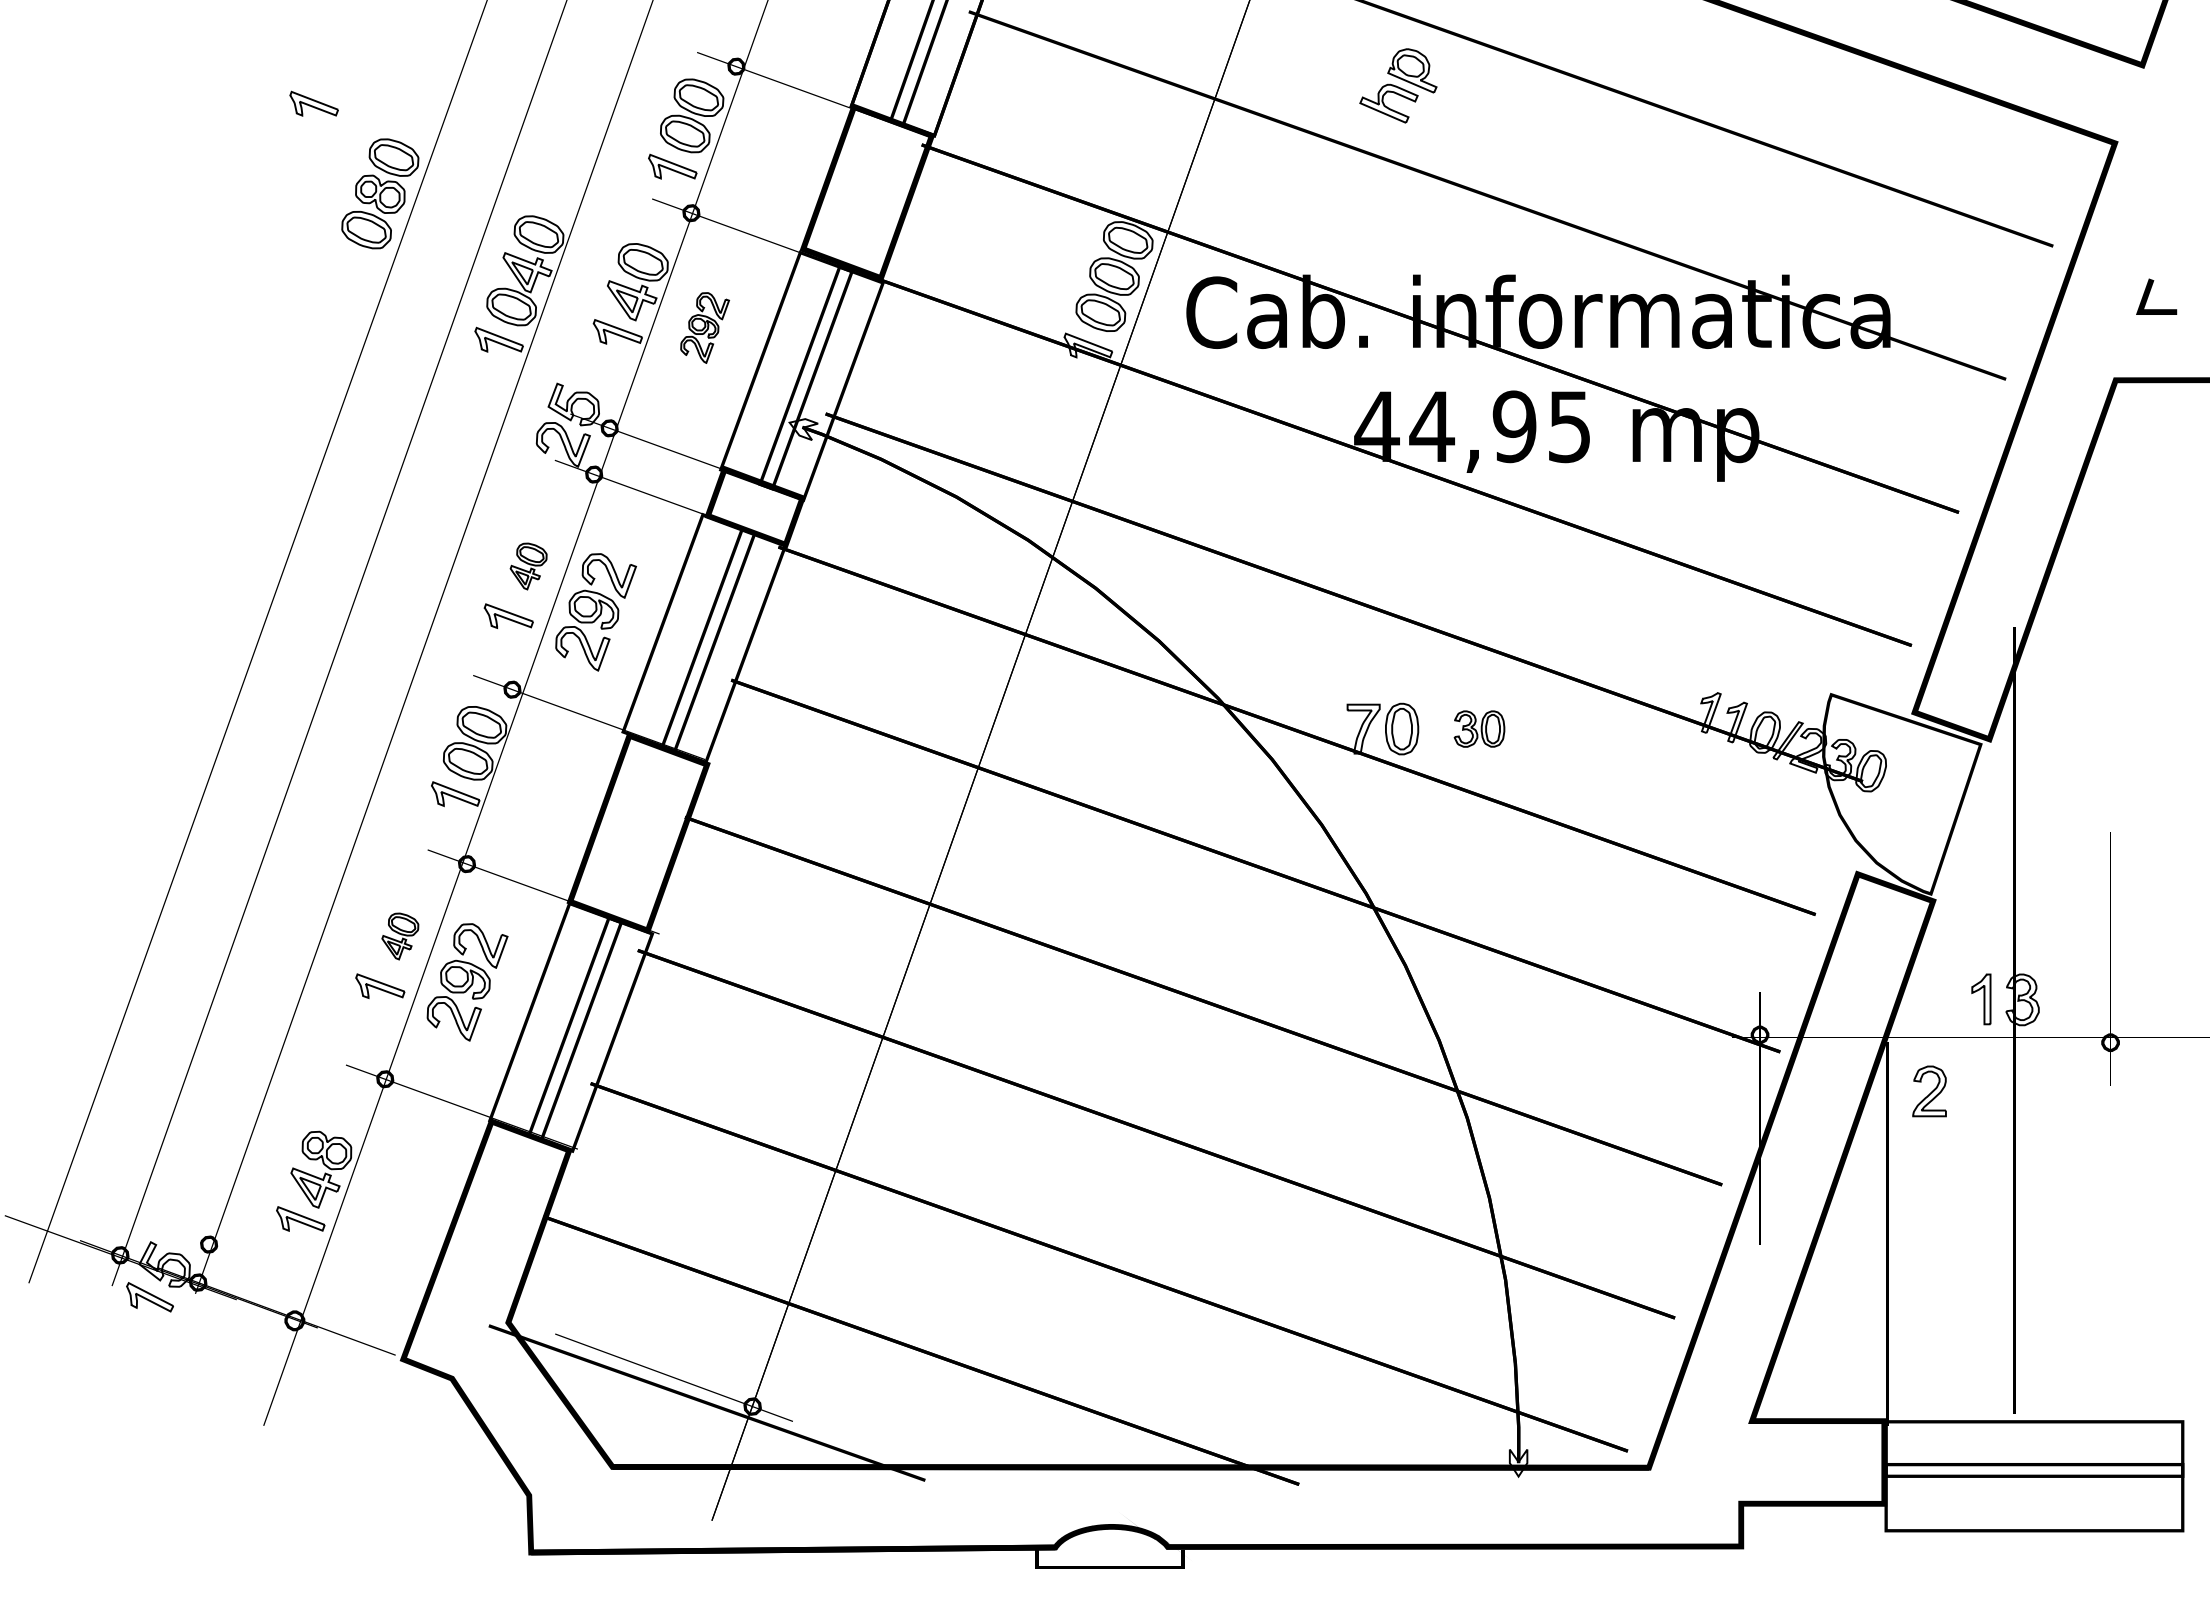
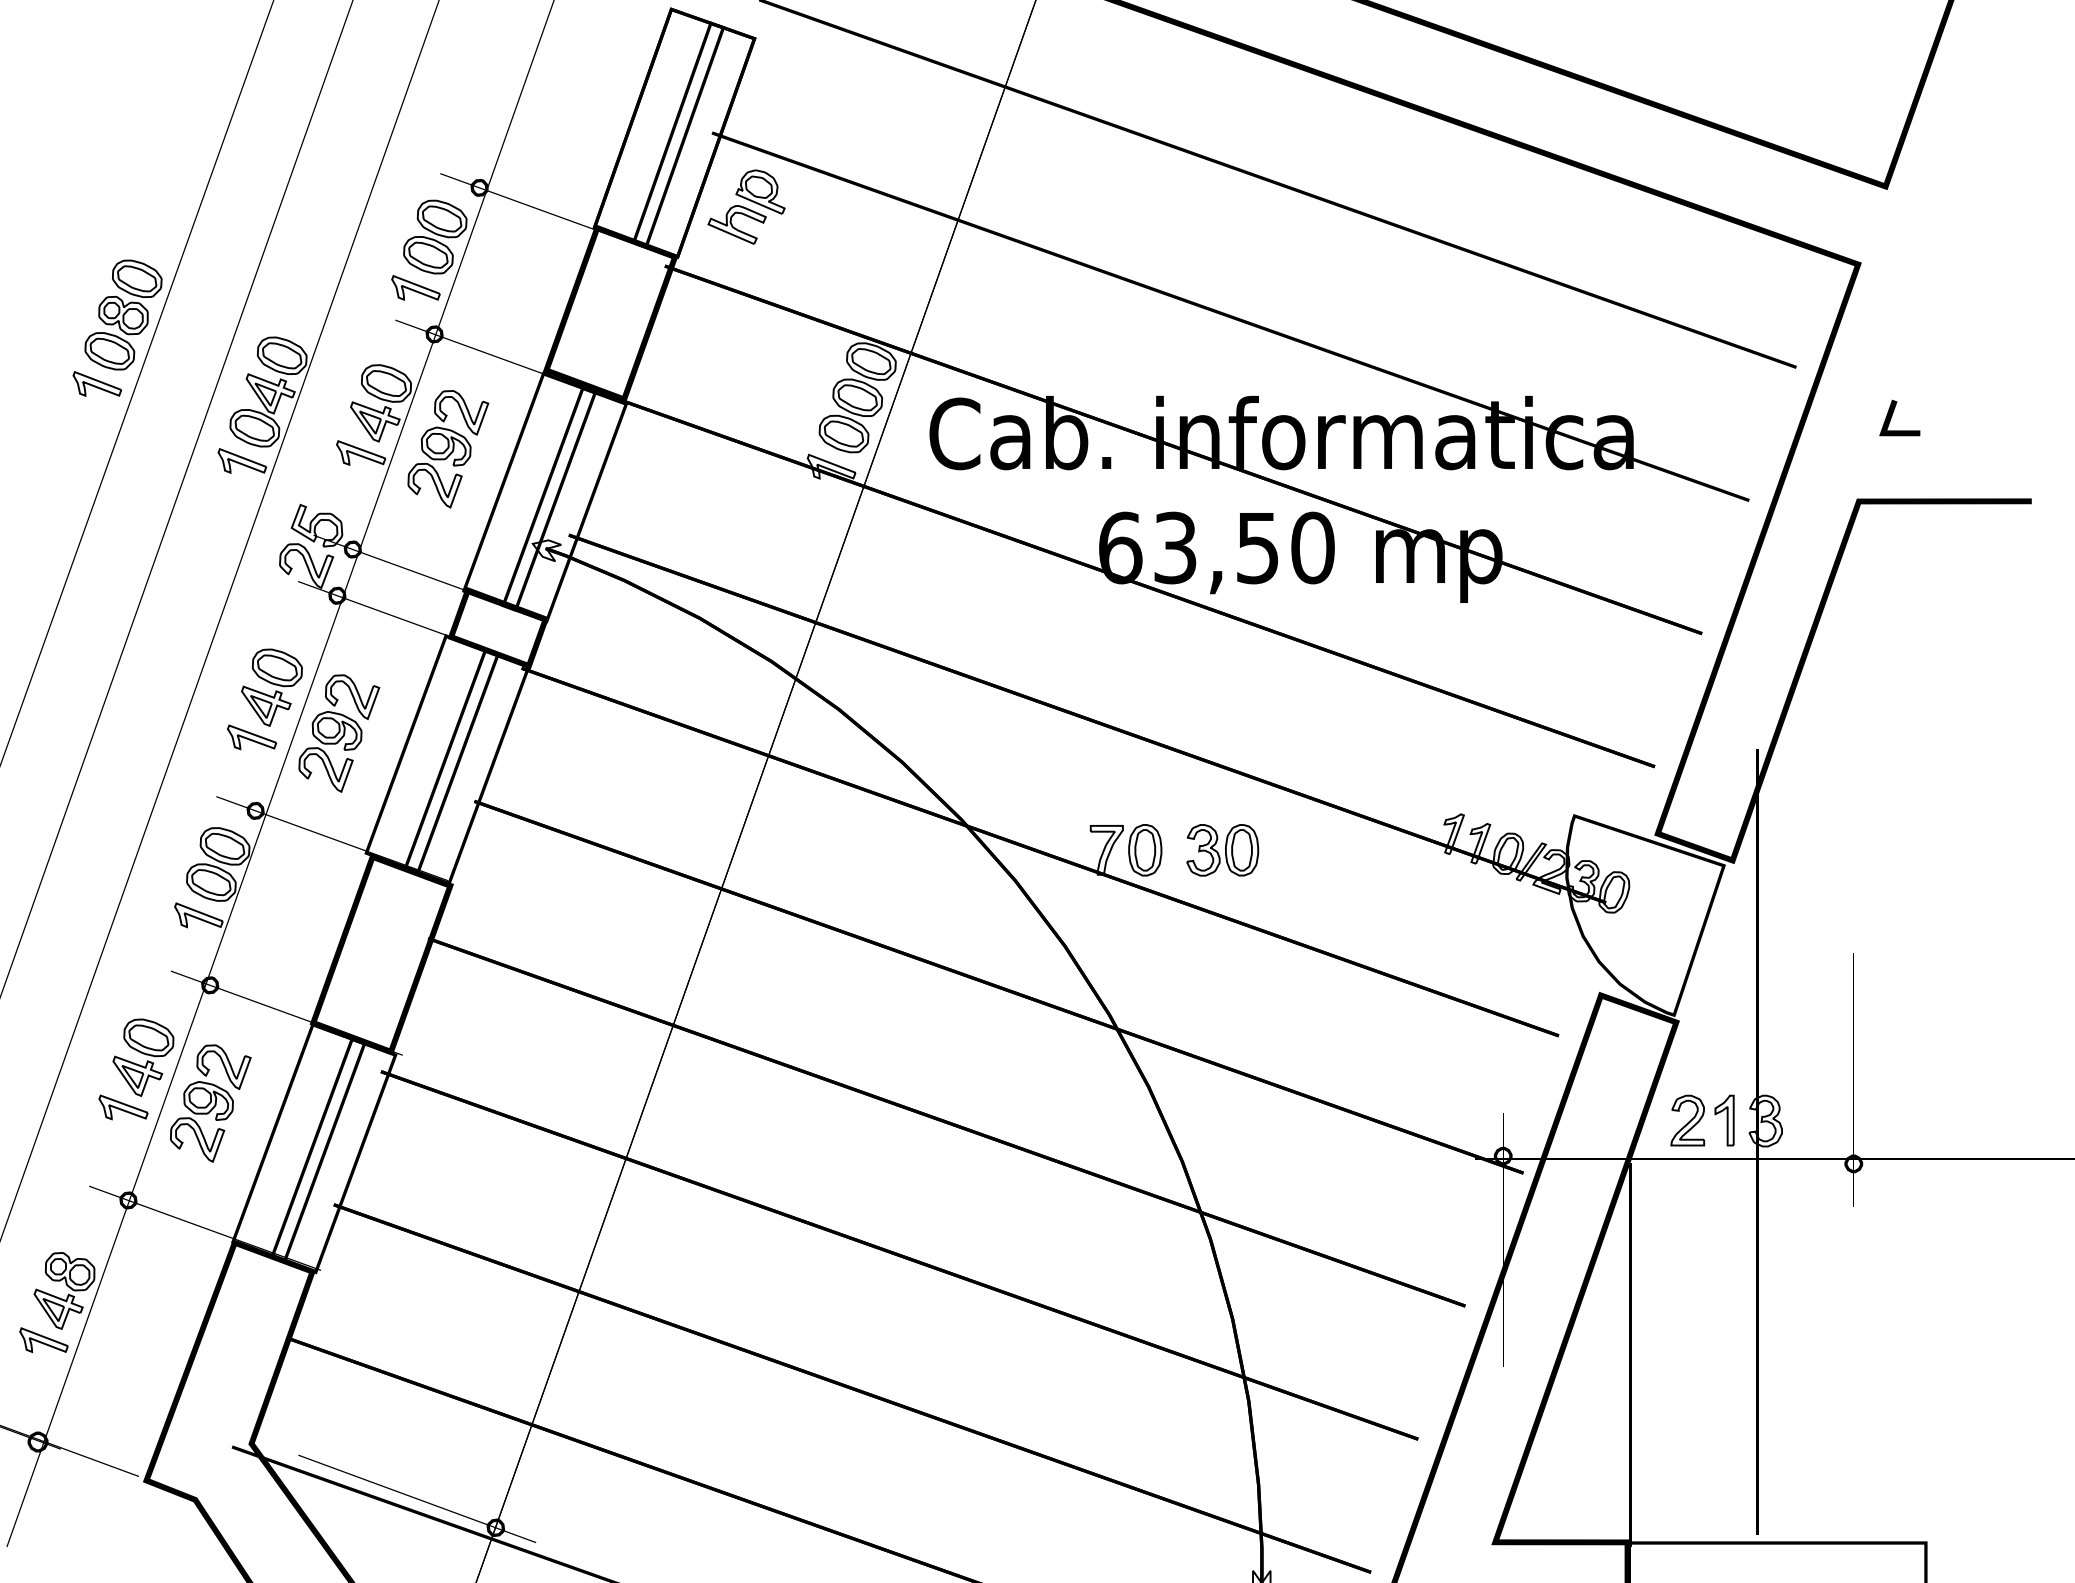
part: (1398, 85) -> (746, 206), moved
part: (313, 103) -> (96, 383), moved
part: (704, 327) -> (447, 448), size x1.67
text: (1472, 426) -> (1215, 547), 44,95 -> 63,50
part: (528, 566) -> (271, 687), size x1.67
part: (1479, 728) -> (1222, 849), size x1.43
part: (400, 936) -> (143, 1057), size x1.67
part: (1929, 1091) -> (1687, 1120), moved

